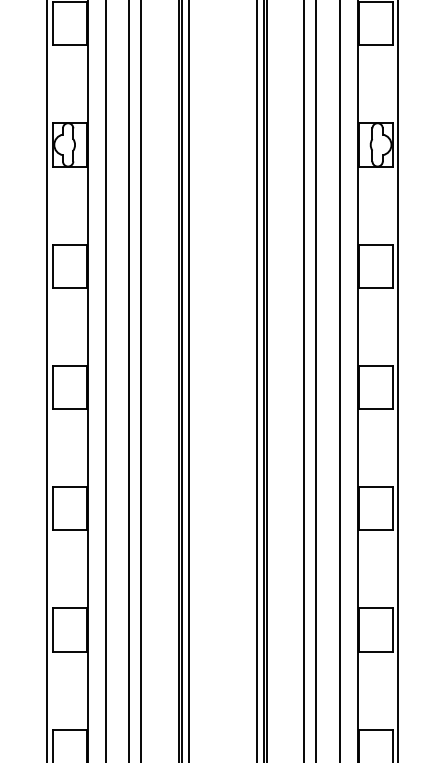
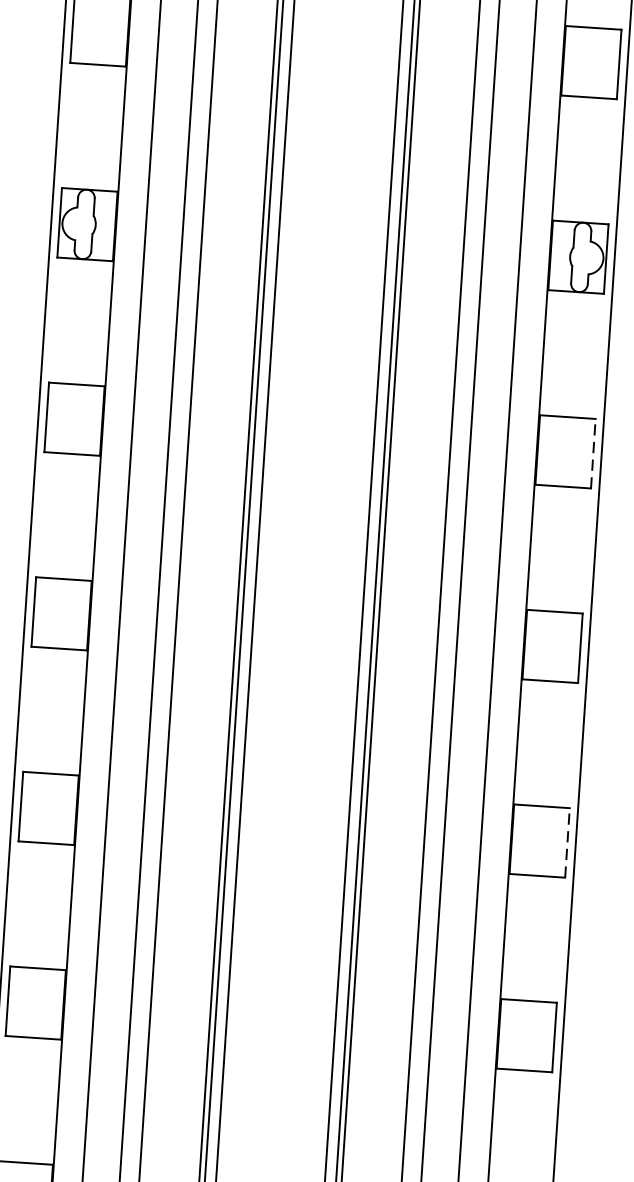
line: (393, 266) -> (593, 454), solid -> dashed
line: (393, 508) -> (567, 842), solid -> dashed

